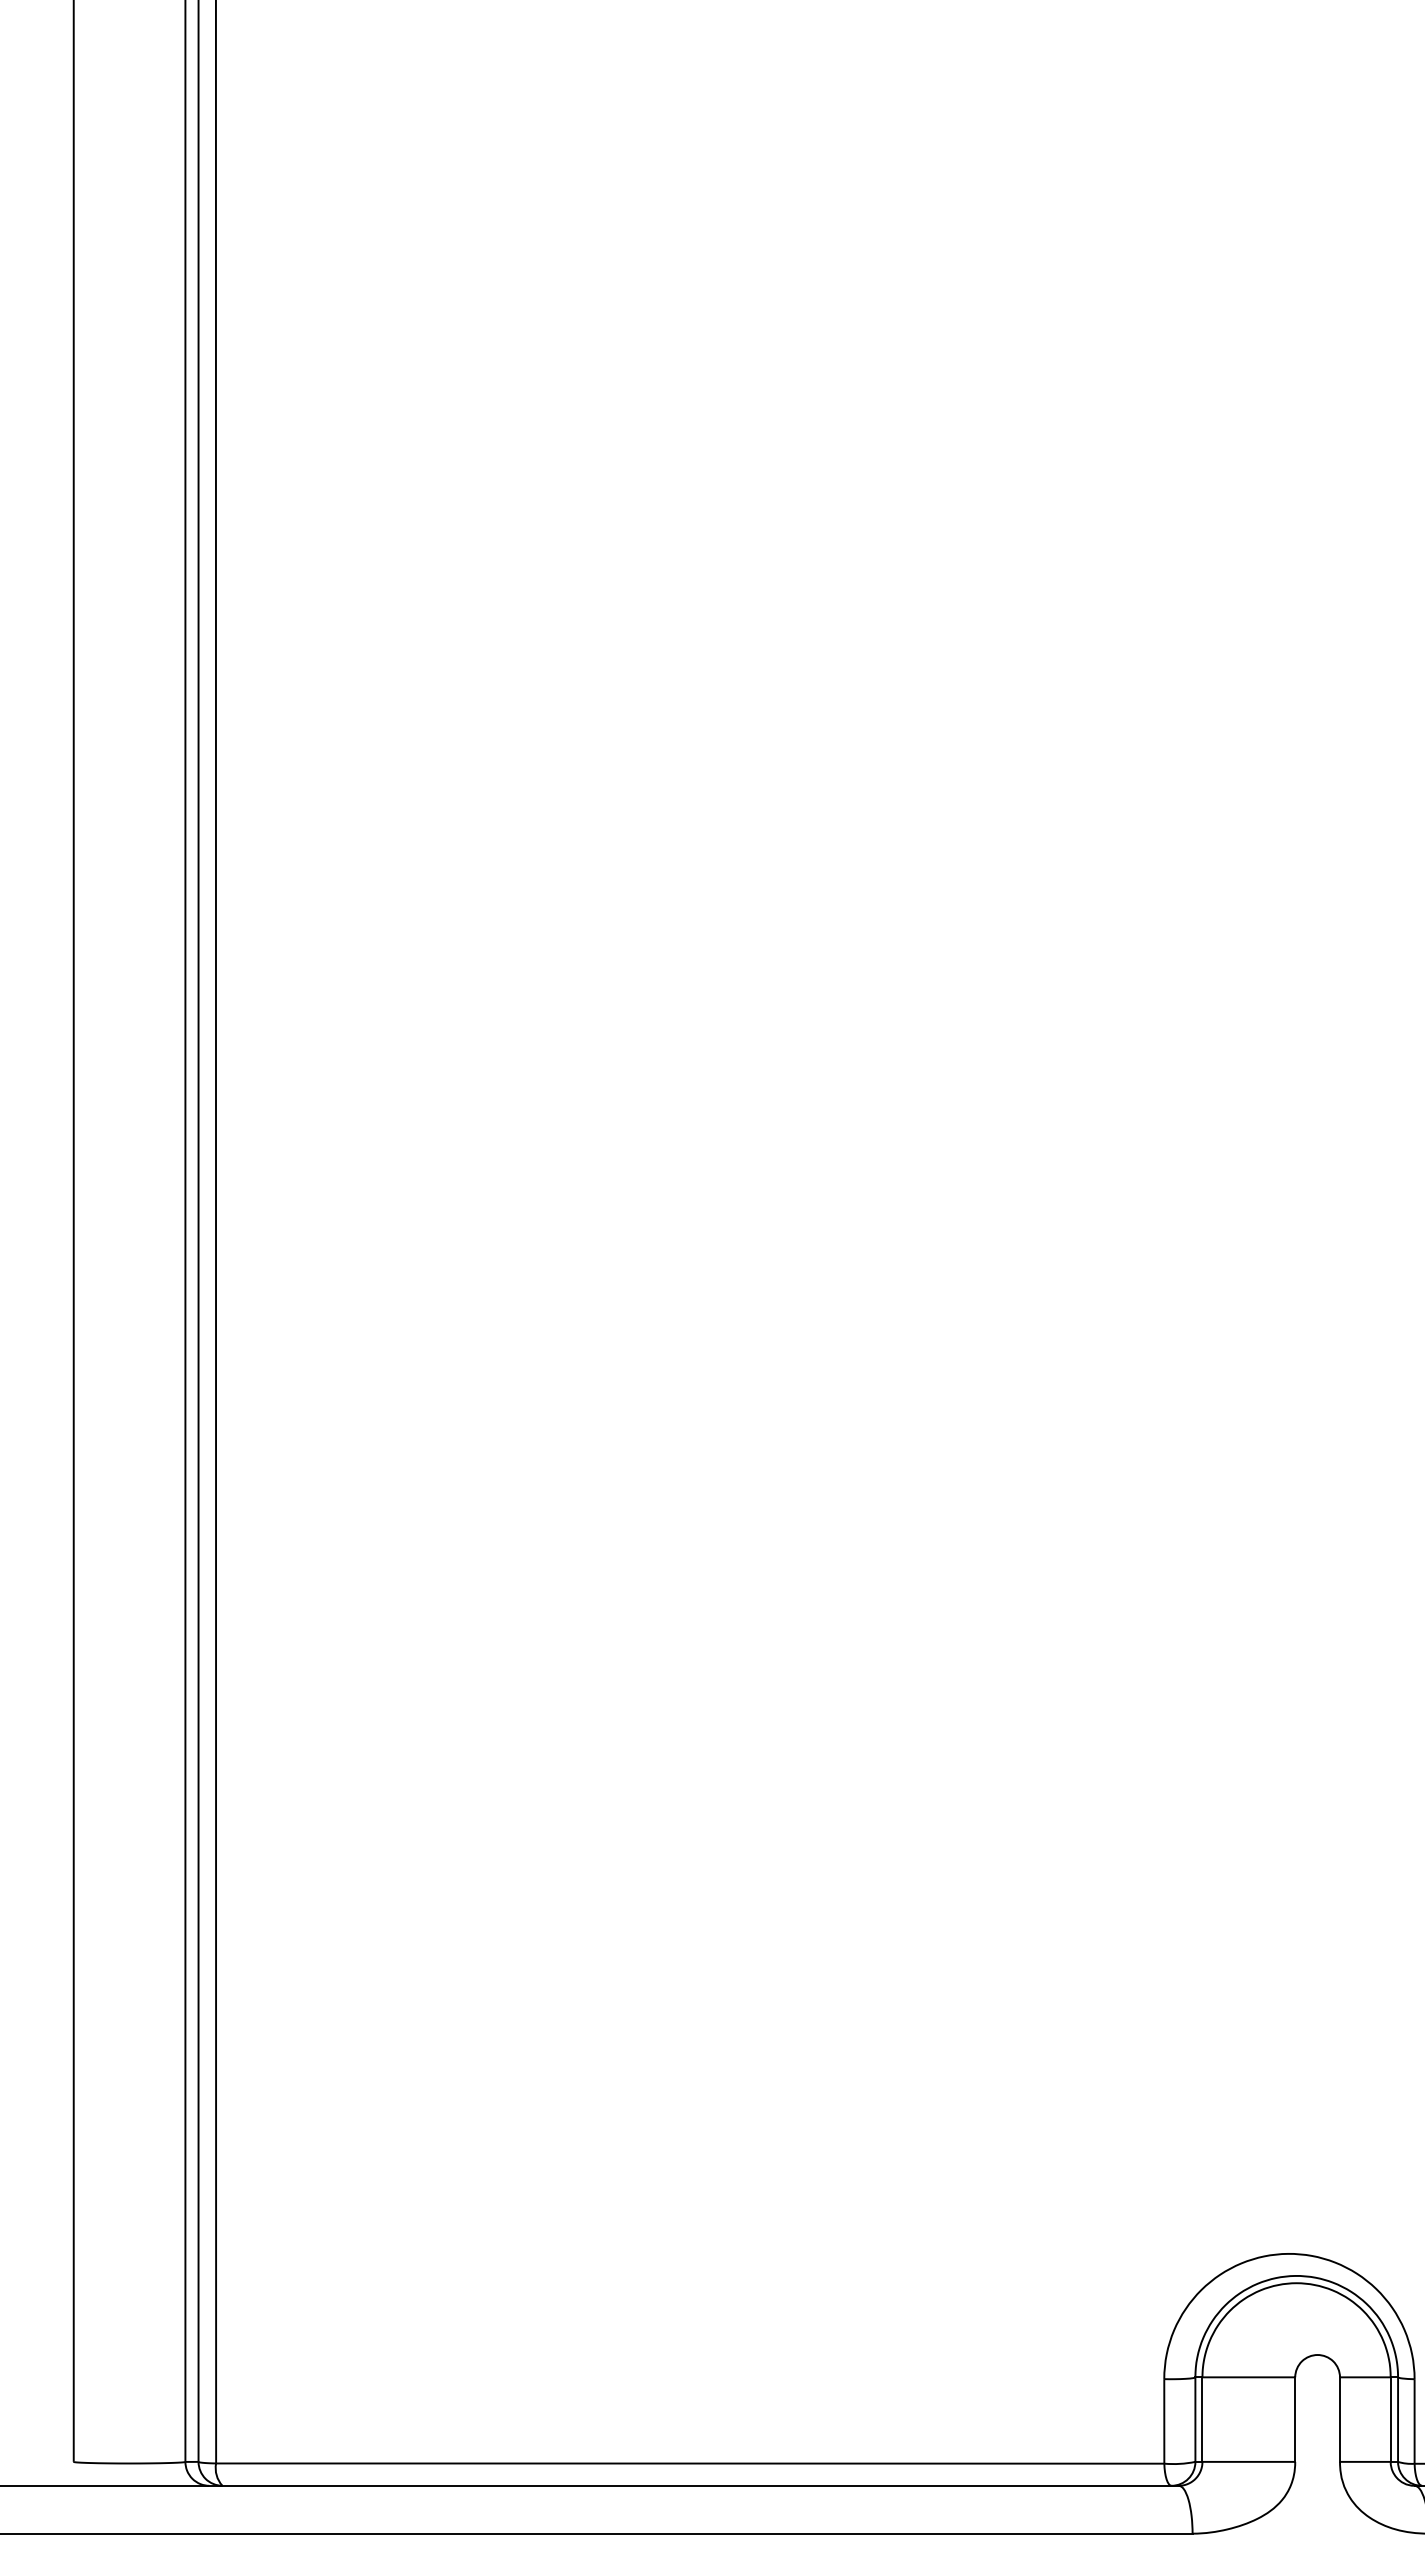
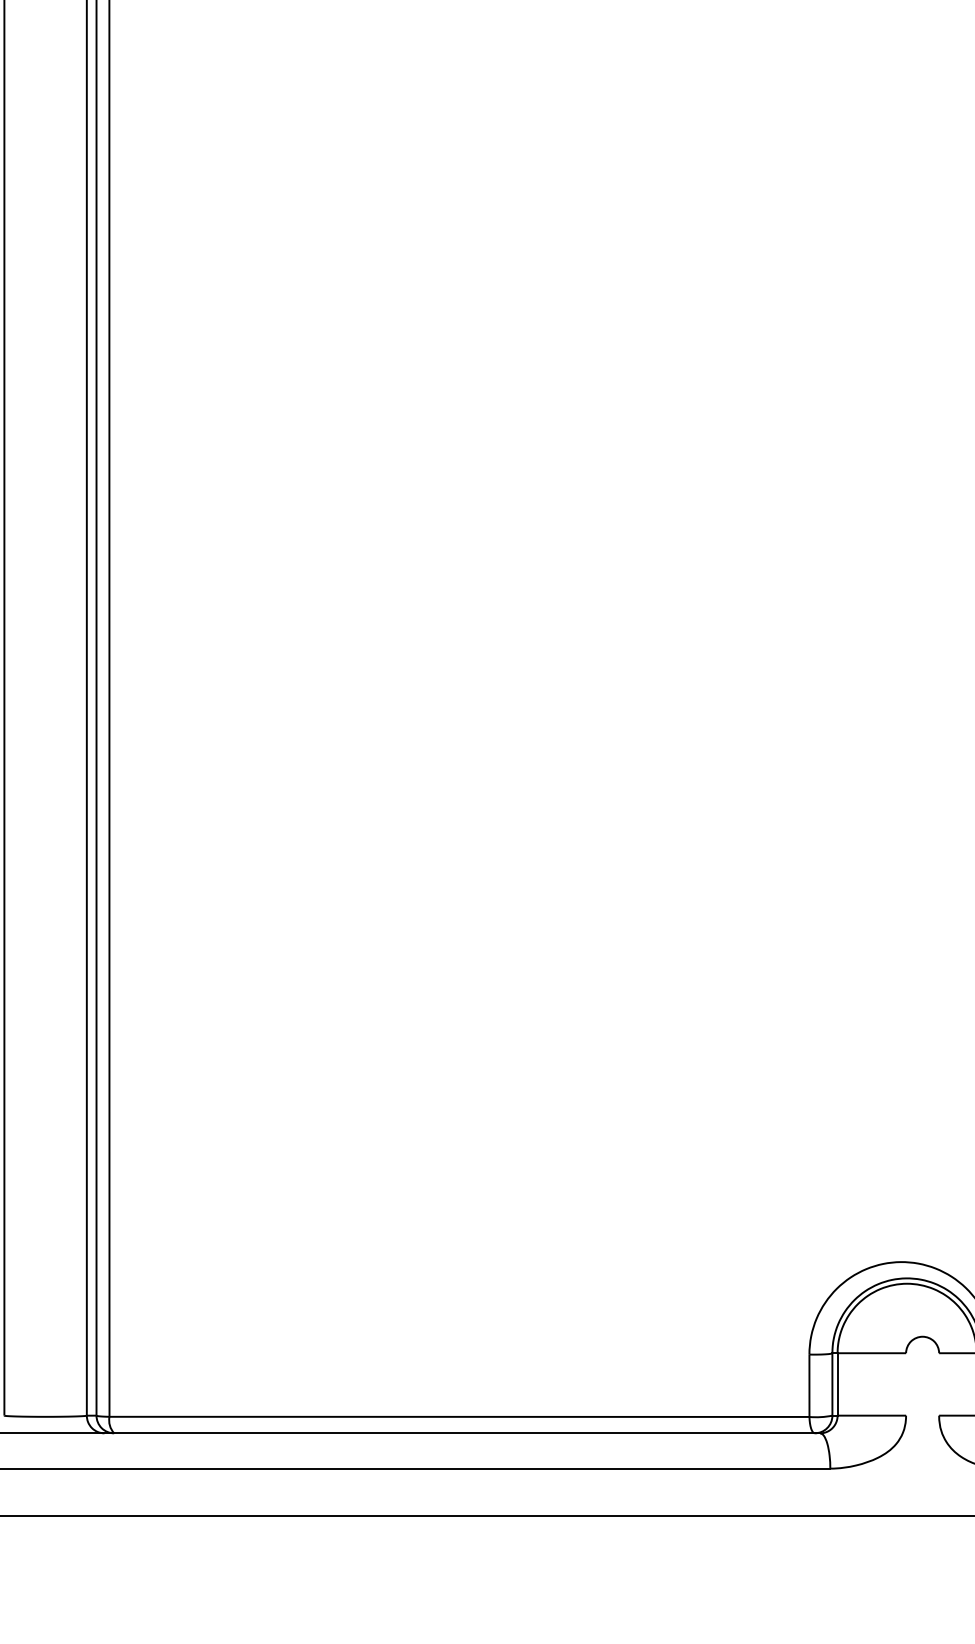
line: (1295, 2419) -> (906, 1384), removed
line: (1340, 2419) -> (939, 1384), removed

